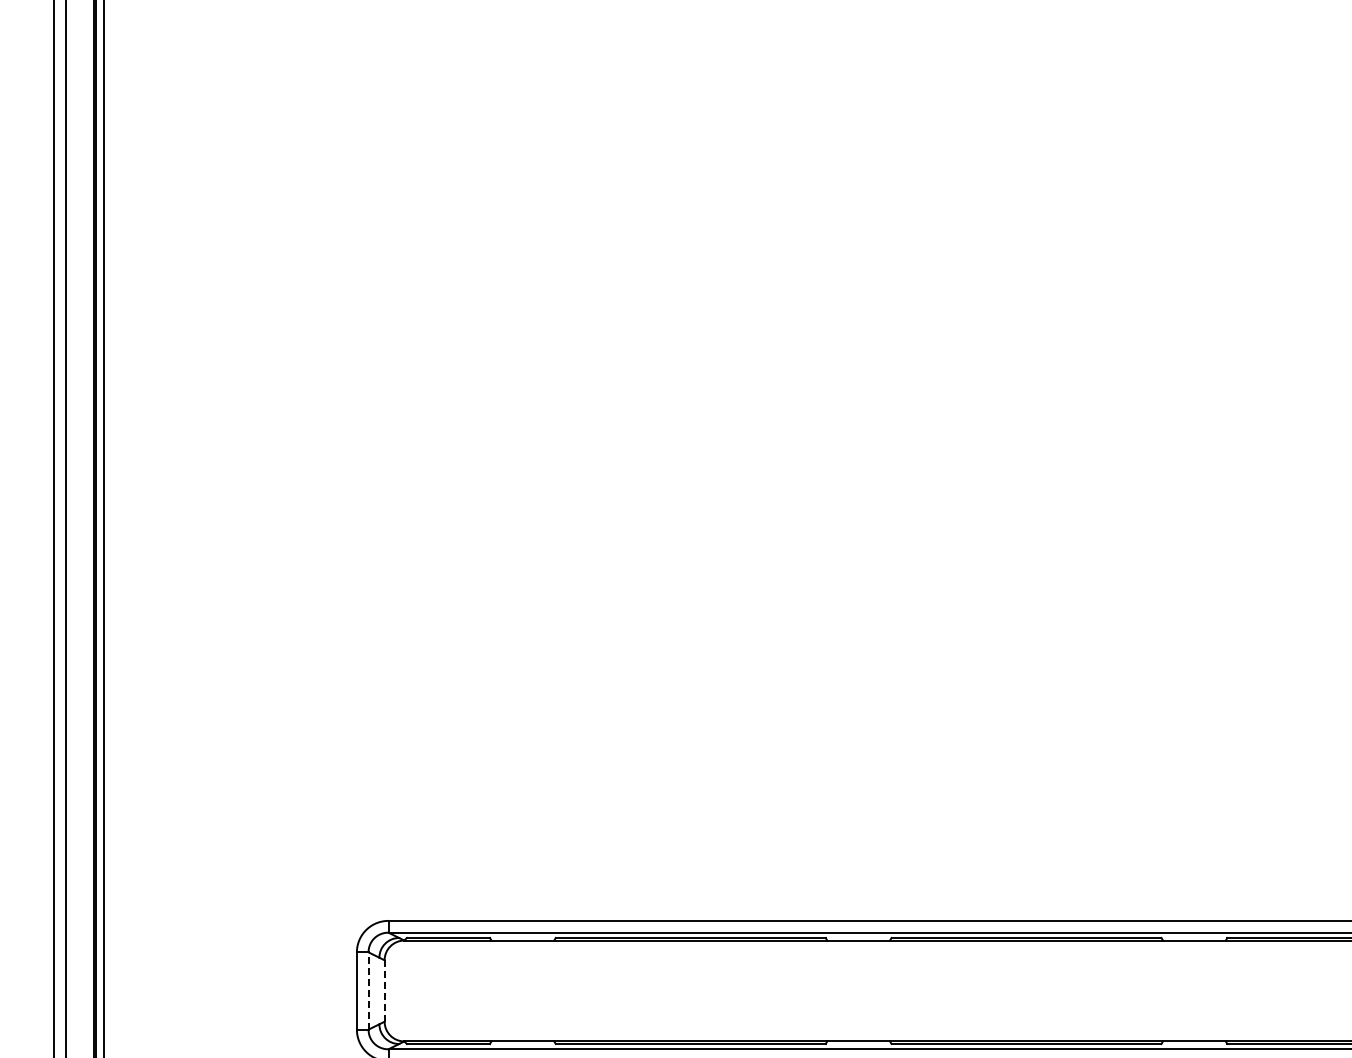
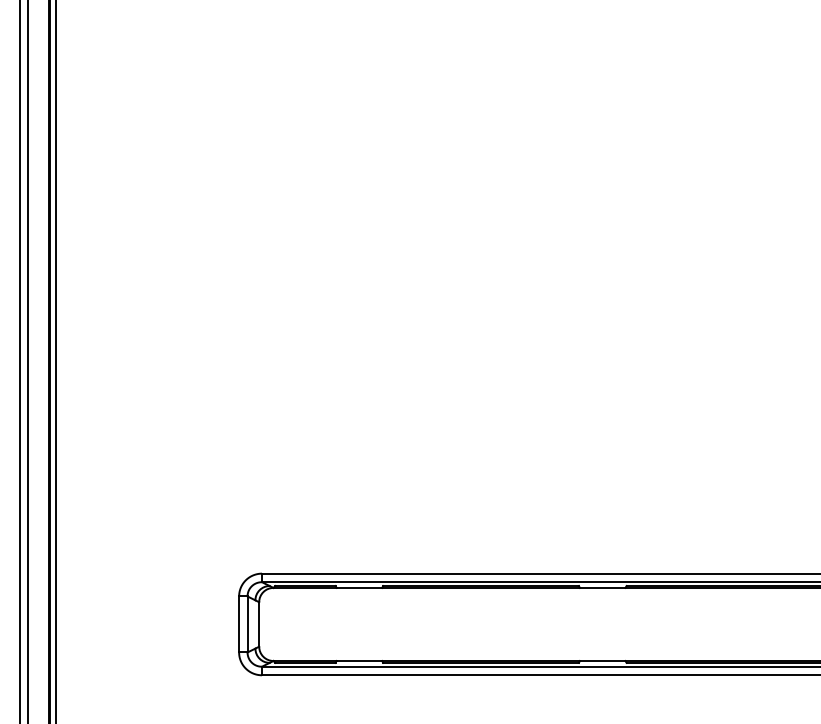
line: (368, 991) -> (247, 624), dashed -> solid
line: (384, 991) -> (259, 624), dashed -> solid

